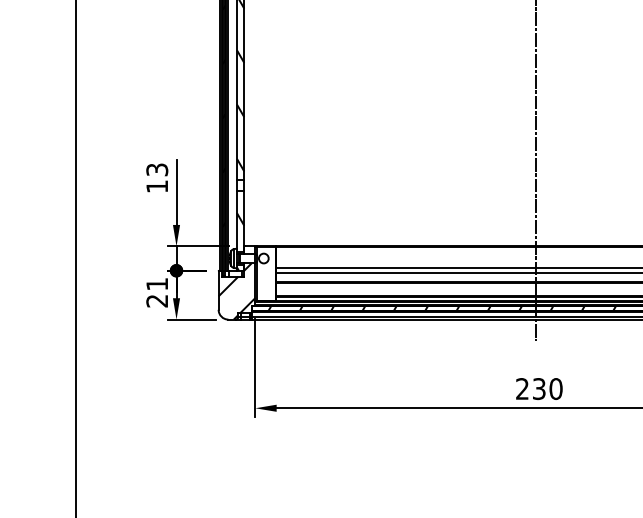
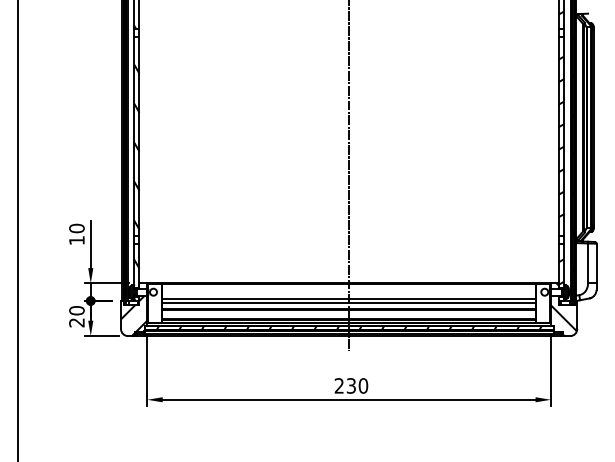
text: (156, 169) -> (76, 228), 13 -> 10
text: (156, 283) -> (76, 310), 21 -> 20

